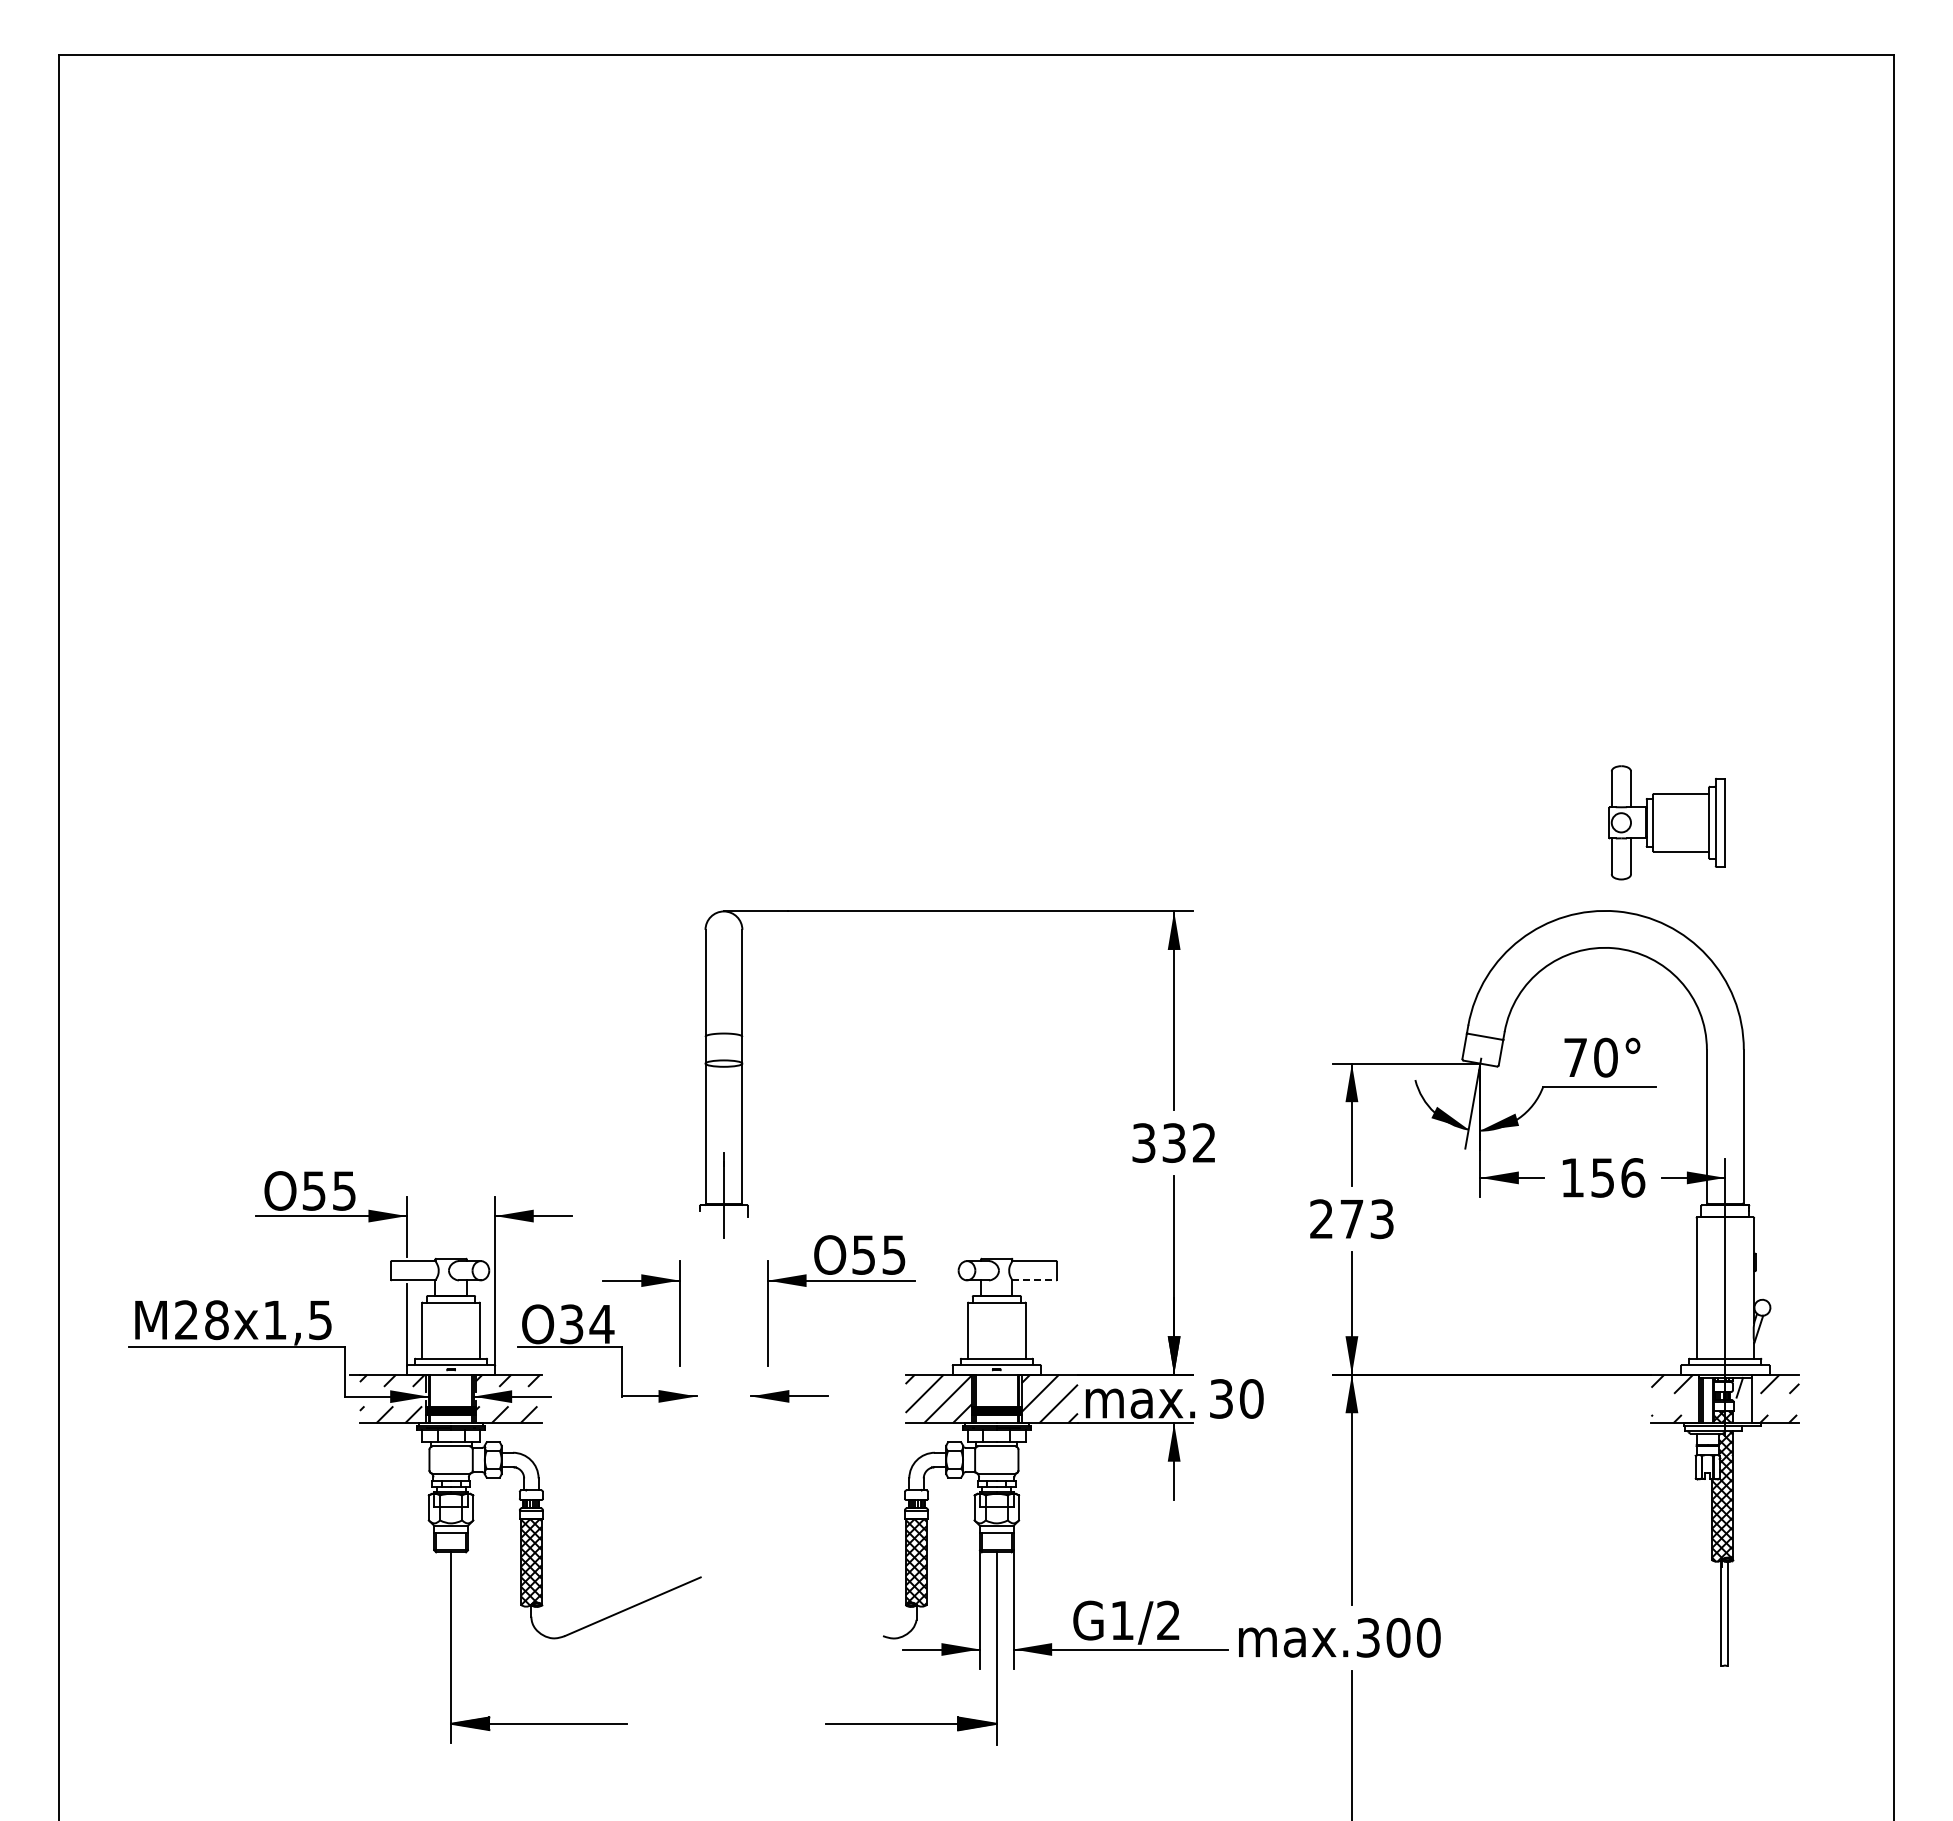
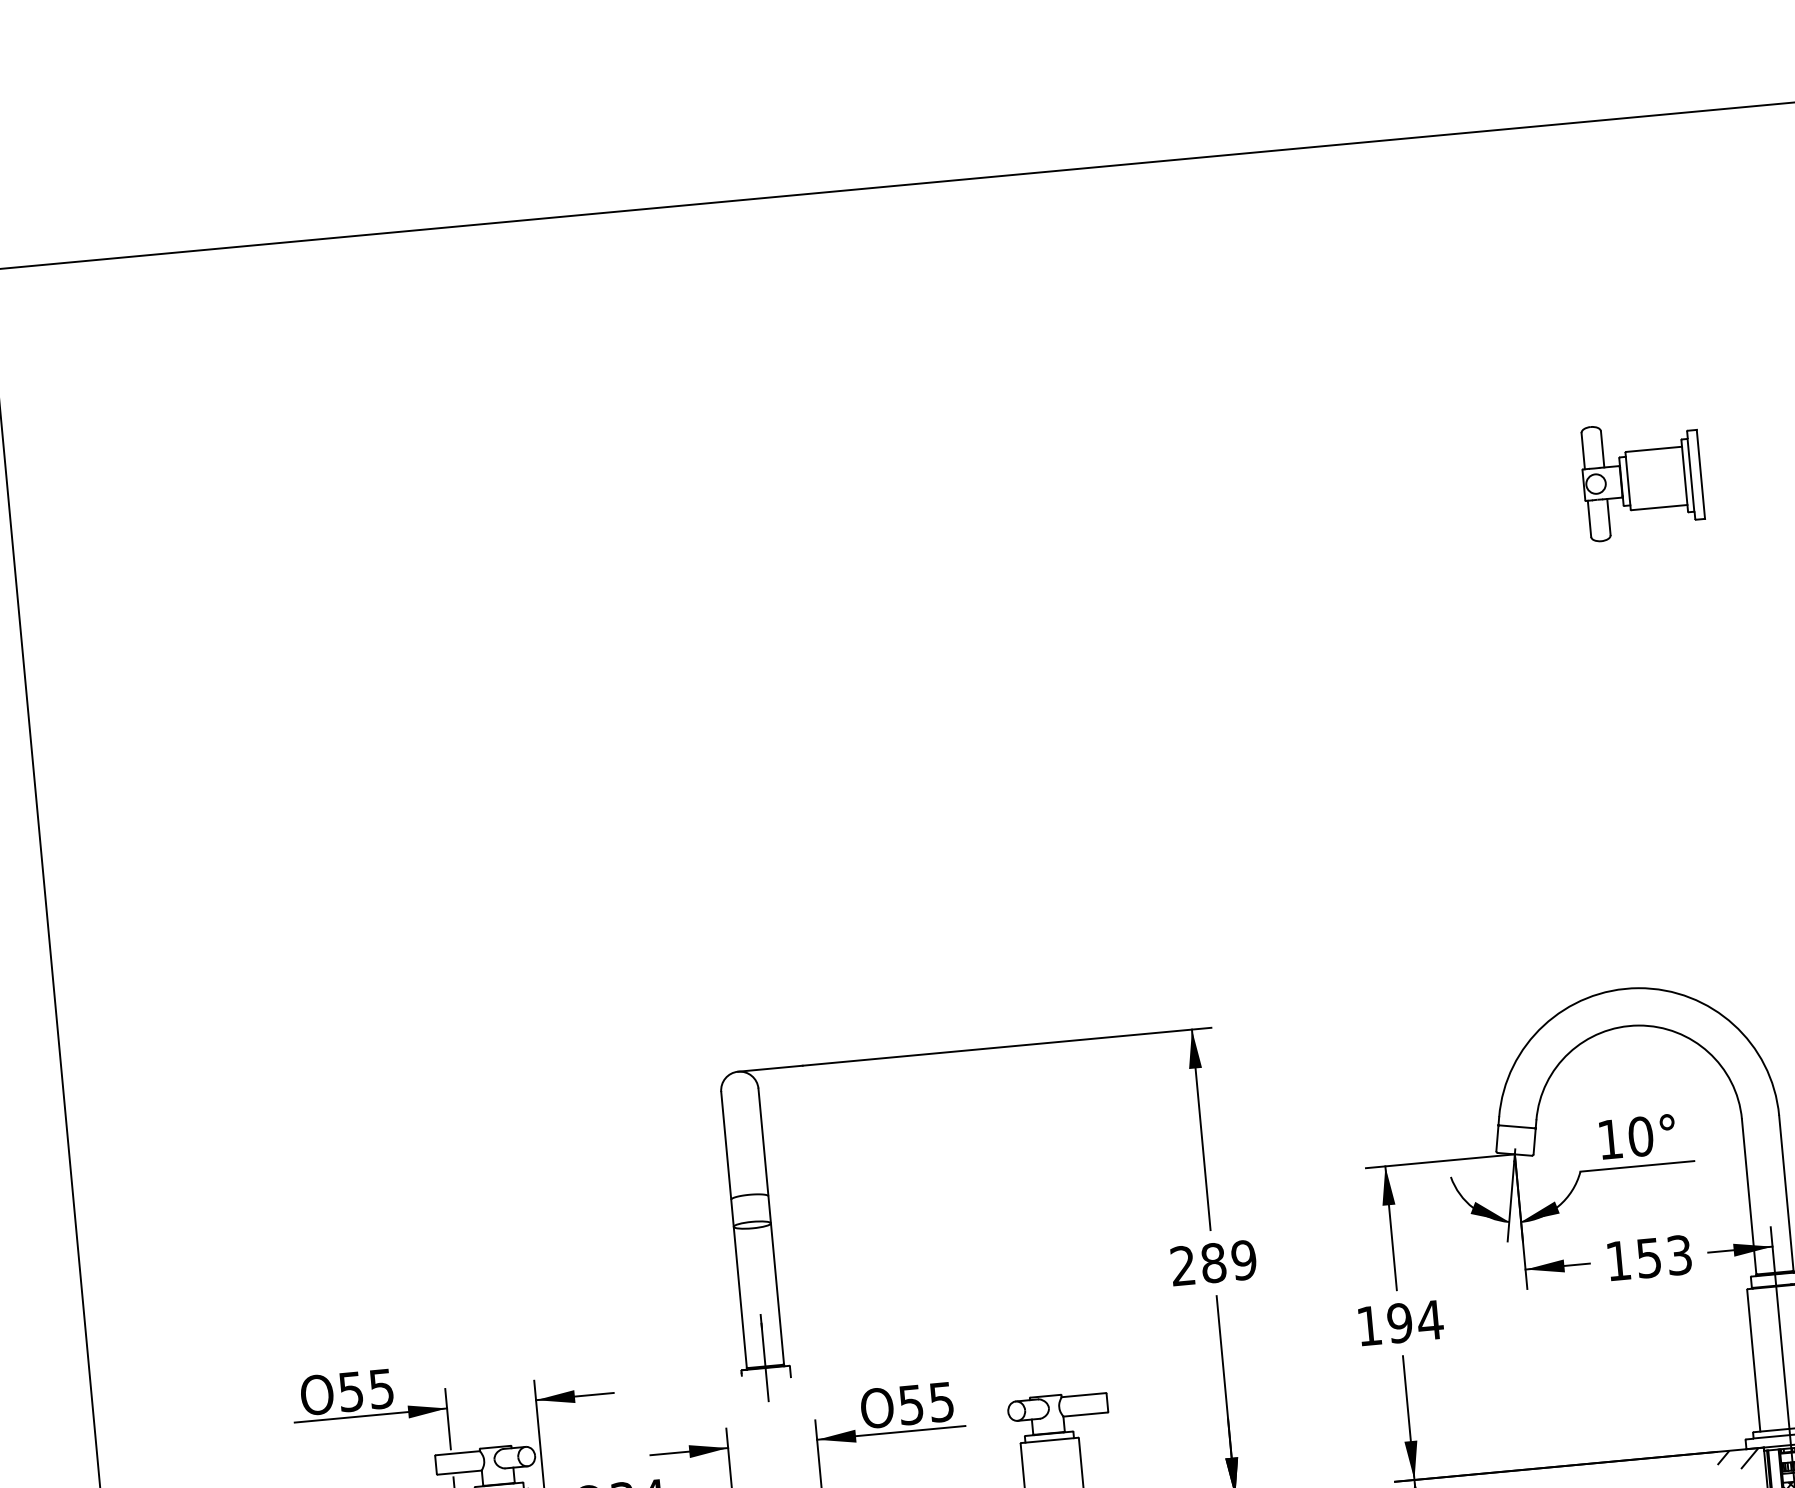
part: (1666, 822) -> (1641, 479), moved
text: (1575, 1057) -> (1610, 1139), 70° -> 10°
text: (1174, 1142) -> (1213, 1262), 332 -> 289
text: (1633, 1177) -> (1679, 1254), 156 -> 153
text: (1352, 1219) -> (1400, 1323), 273 -> 194
line: (1034, 1280) -> (1085, 1414), dashed -> solid

